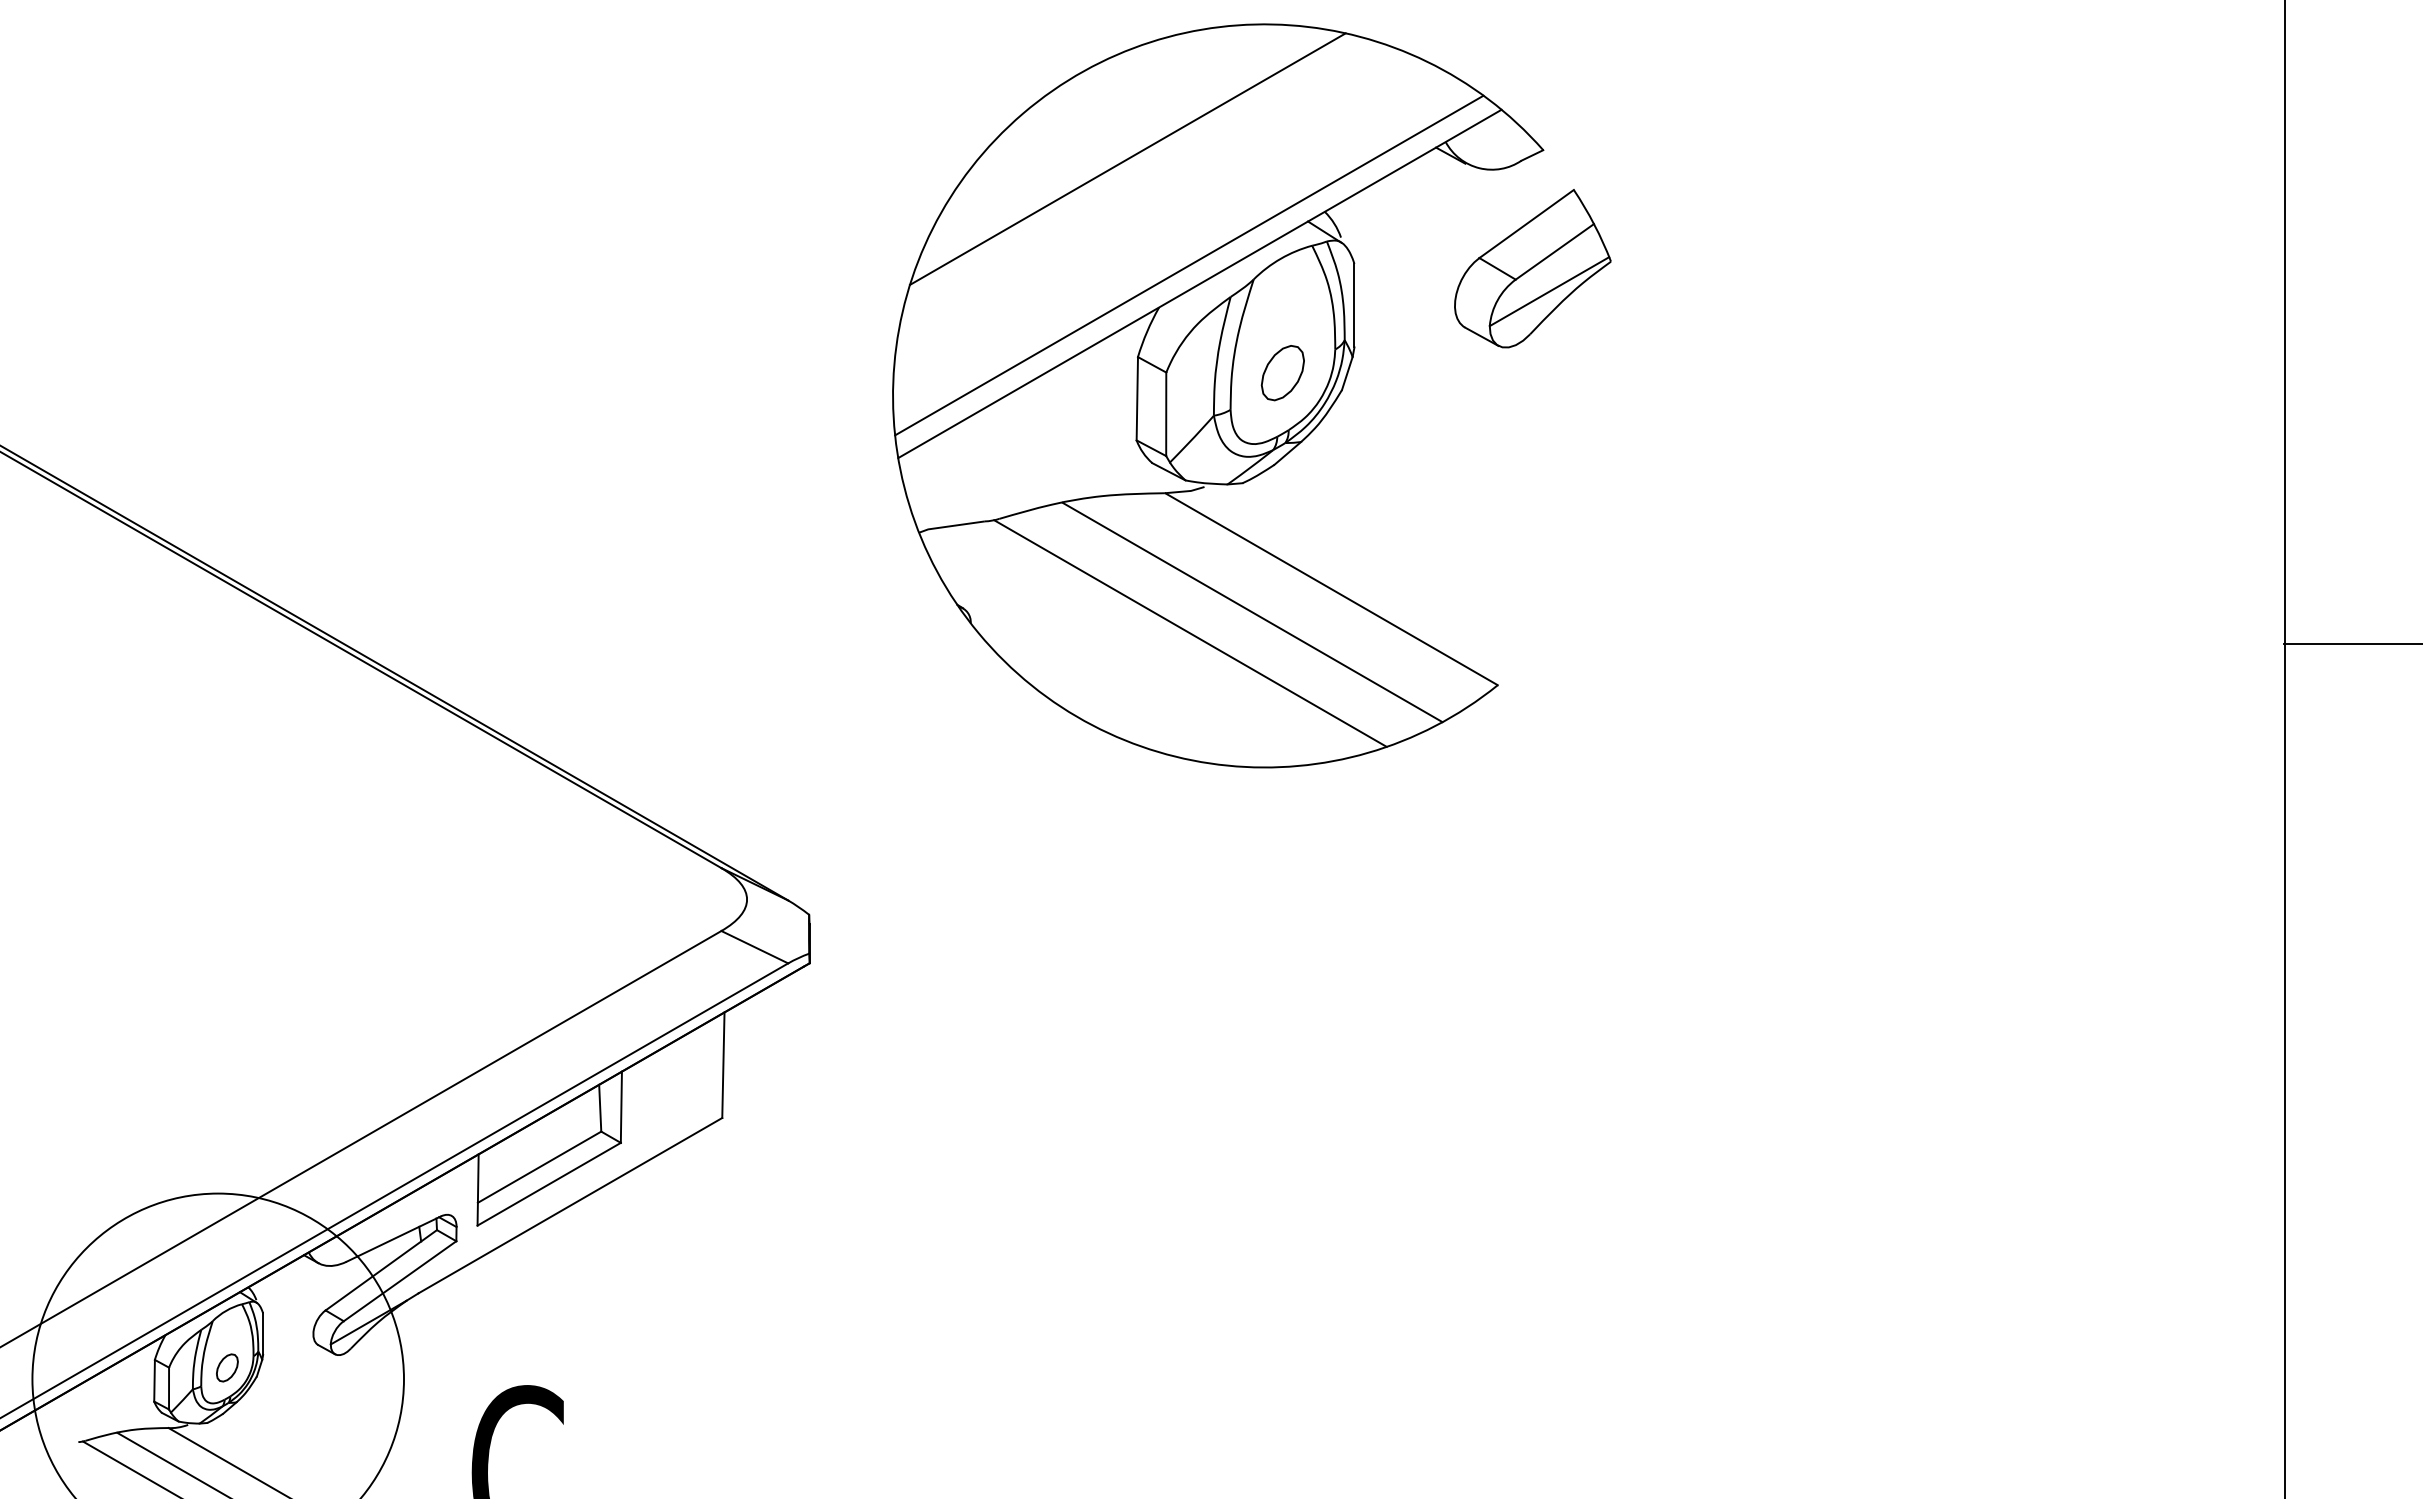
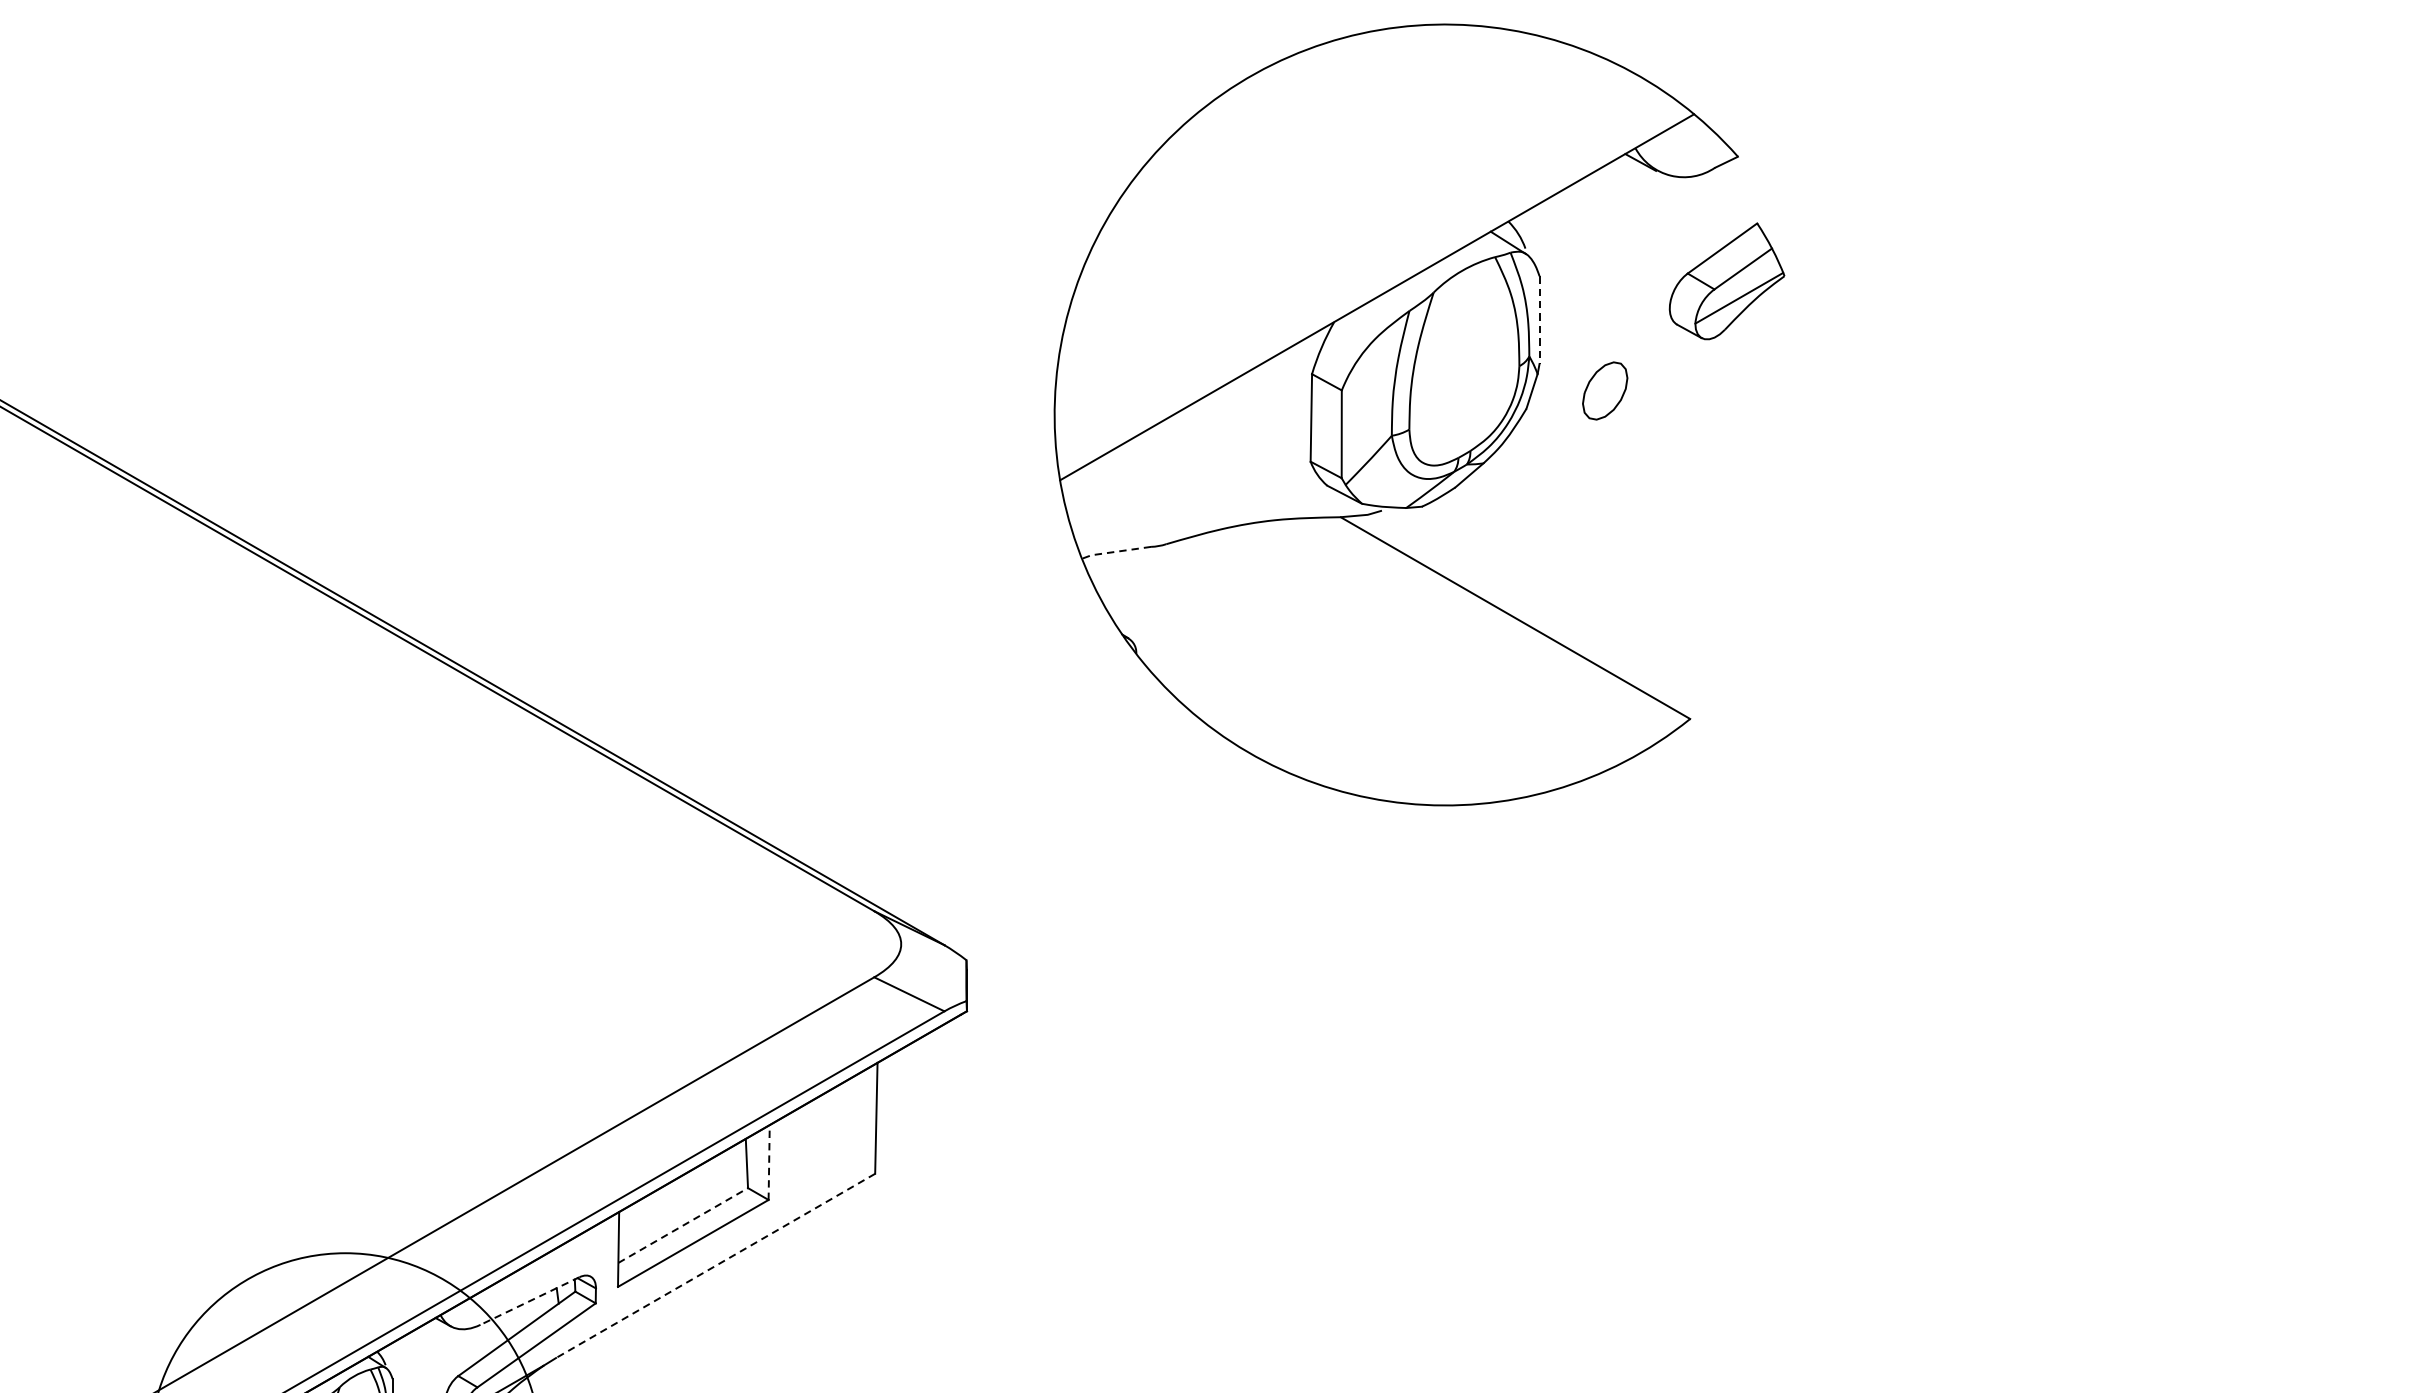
line: (1127, 158) -> (1301, 165), removed
line: (1189, 265) -> (1366, 277), removed
part: (1532, 268) -> (1726, 281), size x0.7
line: (1354, 305) -> (1539, 319), solid -> dashed
part: (1282, 373) -> (1604, 391), moved
line: (950, 526) -> (1115, 552), solid -> dashed
line: (1252, 612) -> (1432, 642), removed
line: (1190, 633) -> (1367, 664), removed
line: (621, 1107) -> (769, 1162), solid -> dashed
line: (540, 1166) -> (684, 1224), solid -> dashed
line: (569, 1205) -> (714, 1265), solid -> dashed
line: (393, 1239) -> (529, 1301), solid -> dashed

